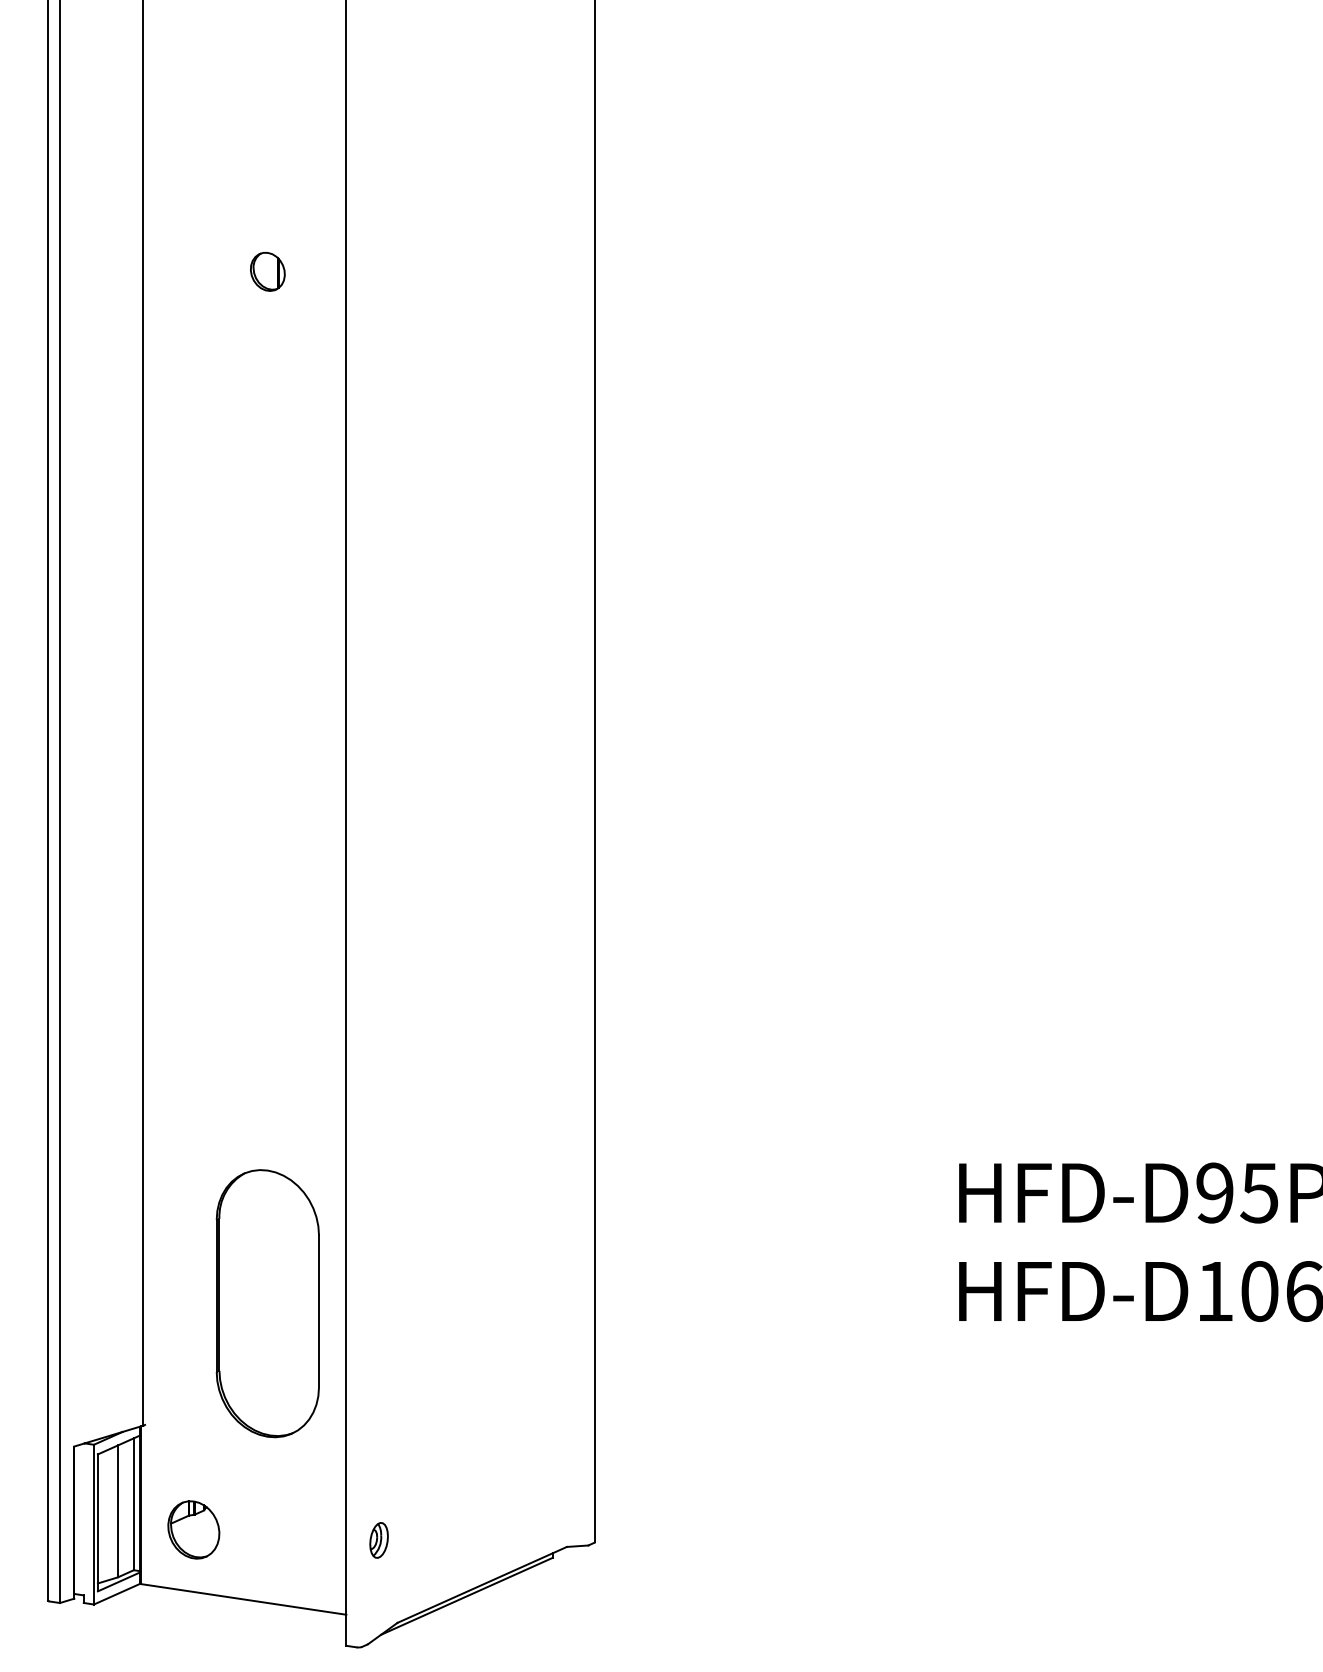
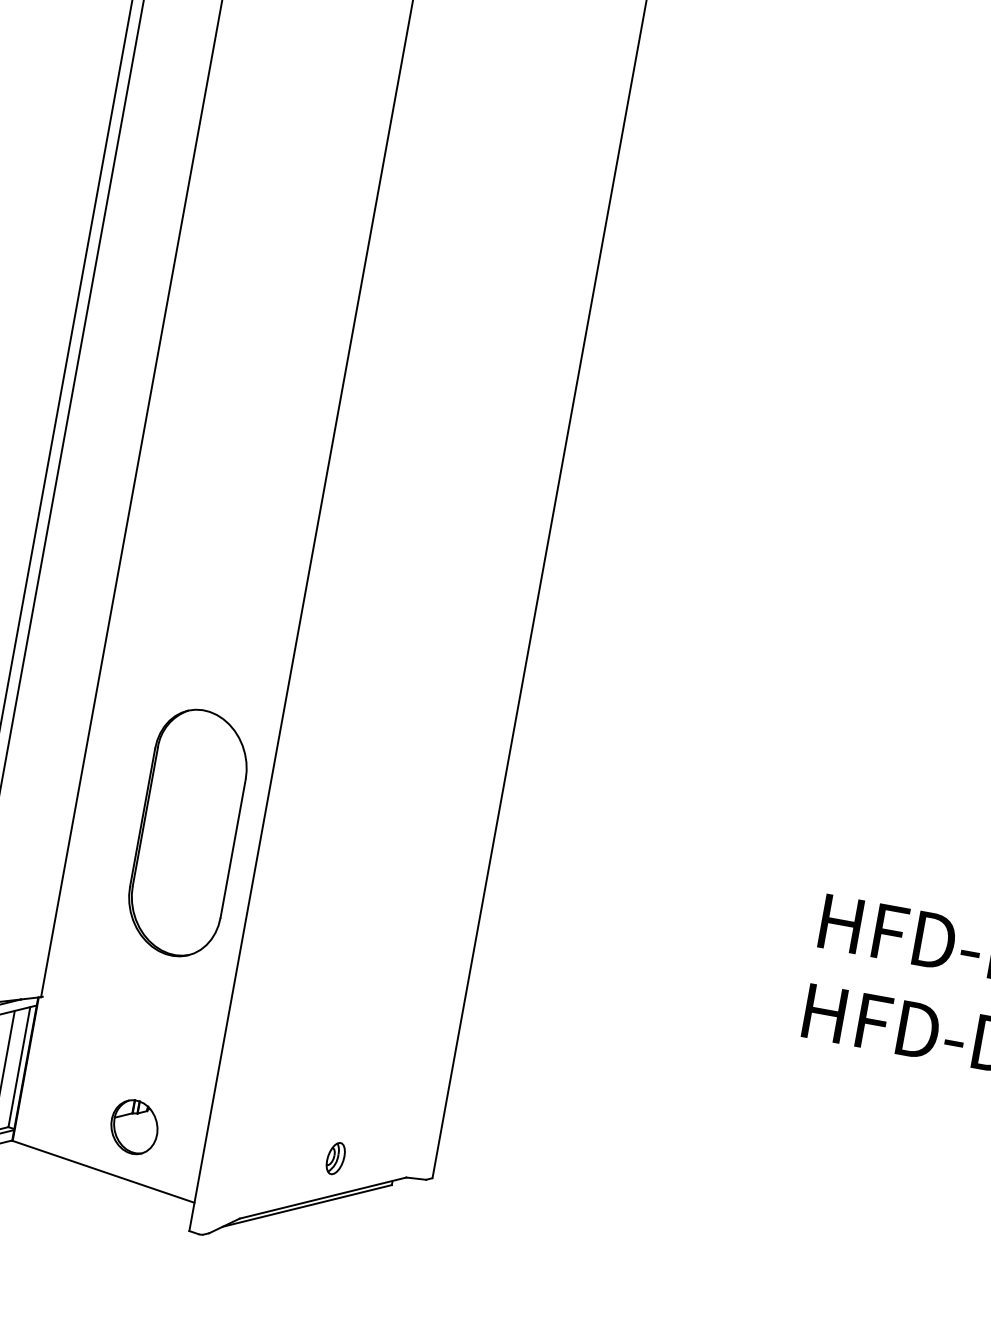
part: (267, 1303) -> (187, 832), moved
part: (193, 1529) -> (134, 1126), moved
part: (378, 1540) -> (335, 1158), moved

